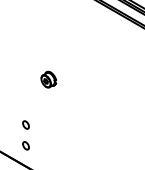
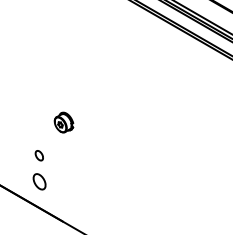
part: (48, 79) -> (63, 122), moved
part: (25, 145) -> (38, 181), size x1.6

